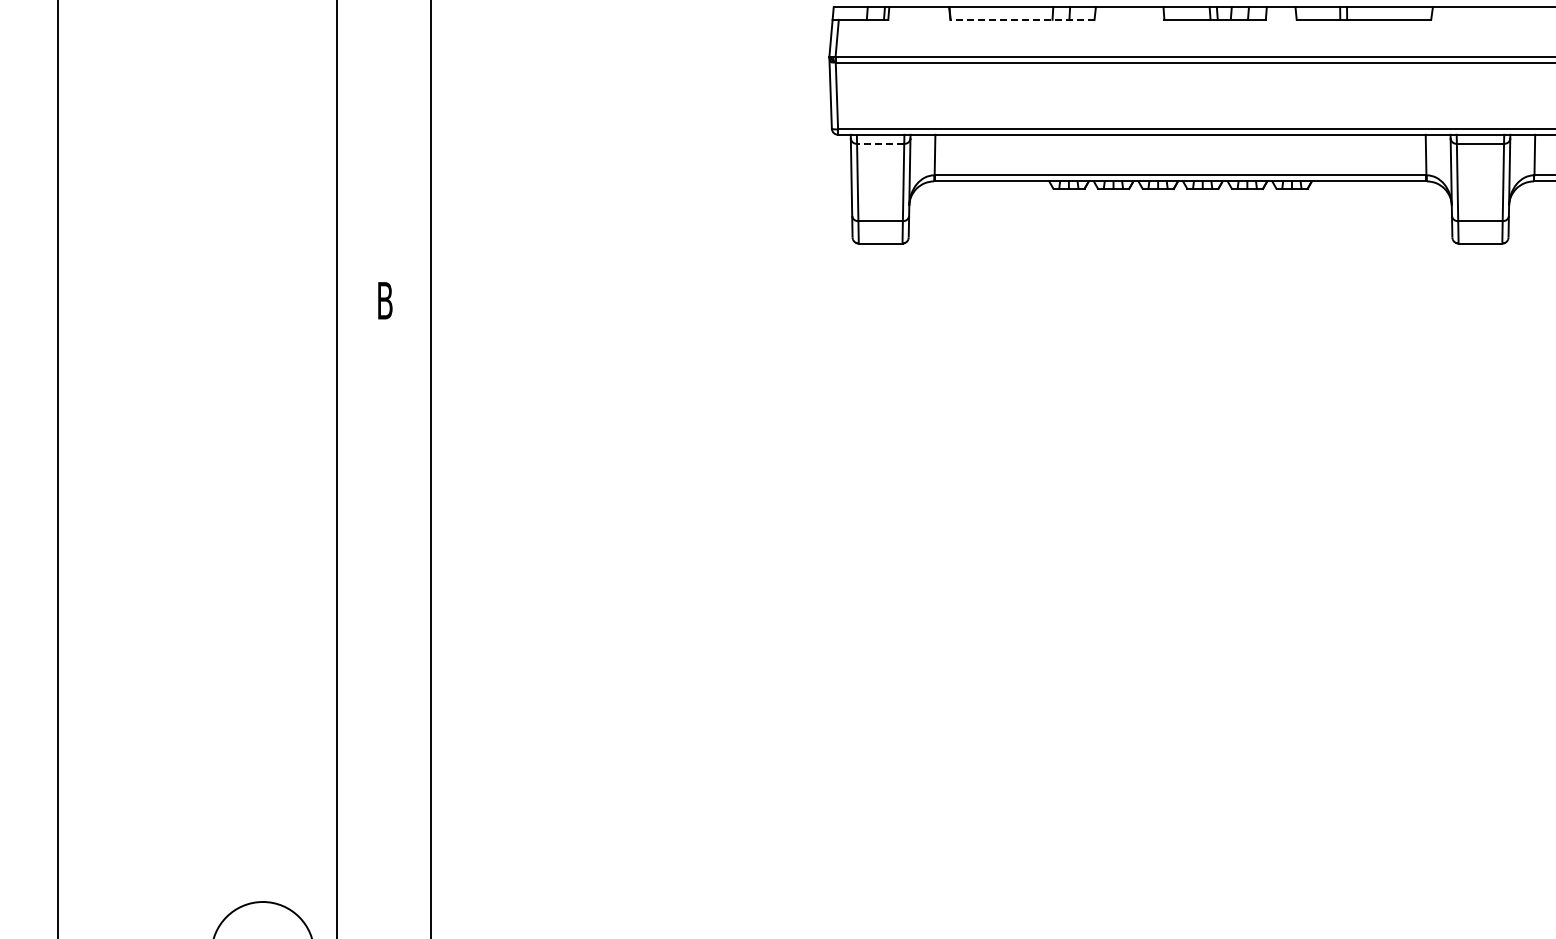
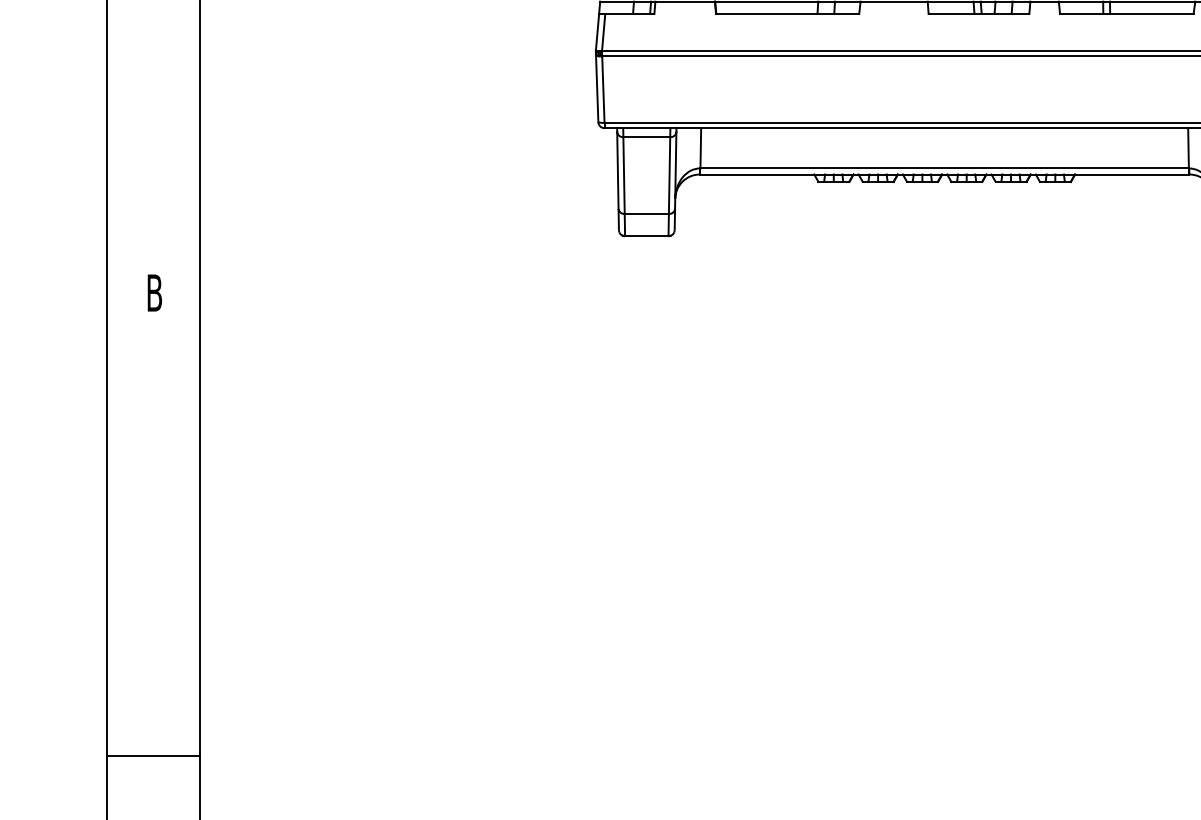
line: (1021, 19) -> (786, 13), dashed -> solid
line: (880, 143) -> (646, 136), dashed -> solid
line: (383, 766) -> (153, 755), added

